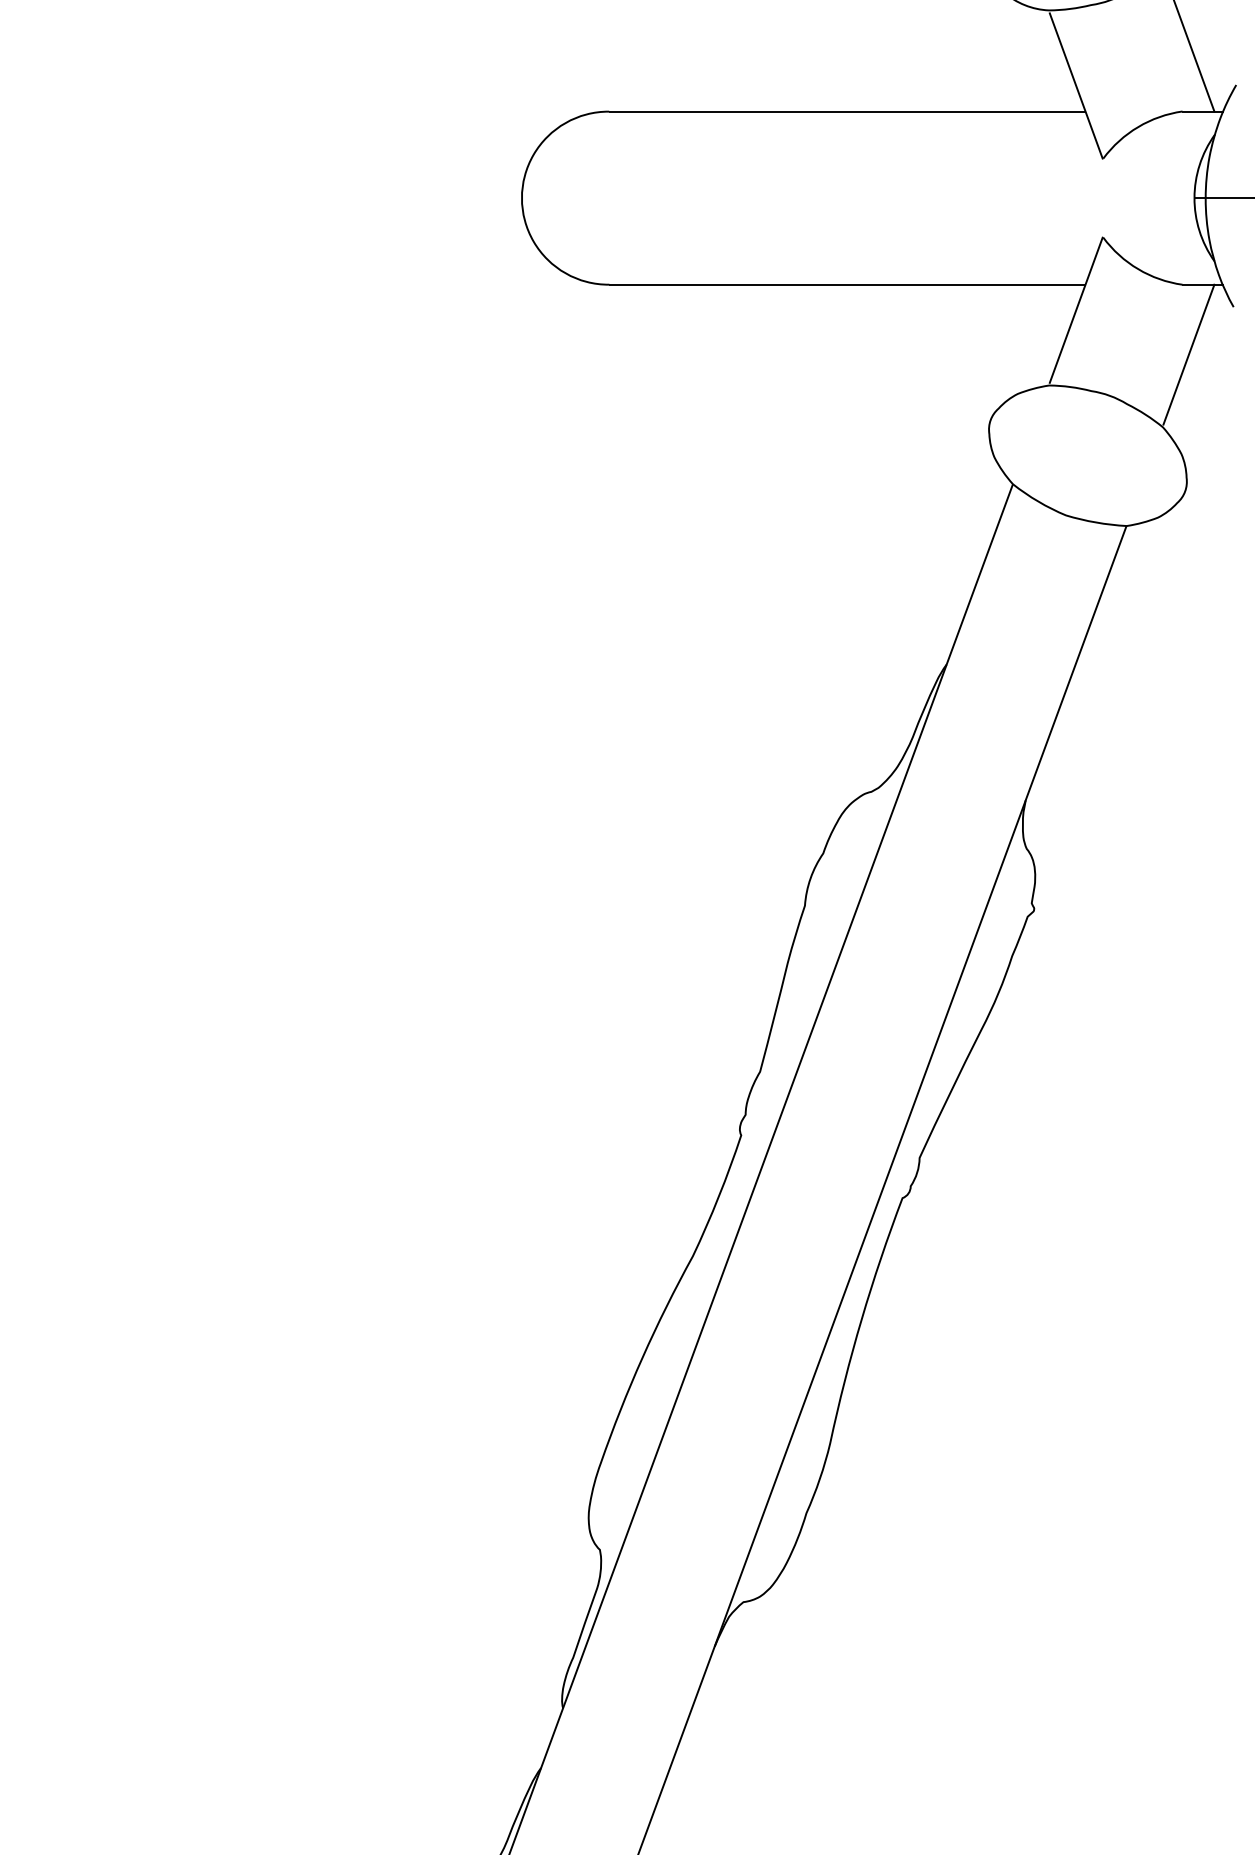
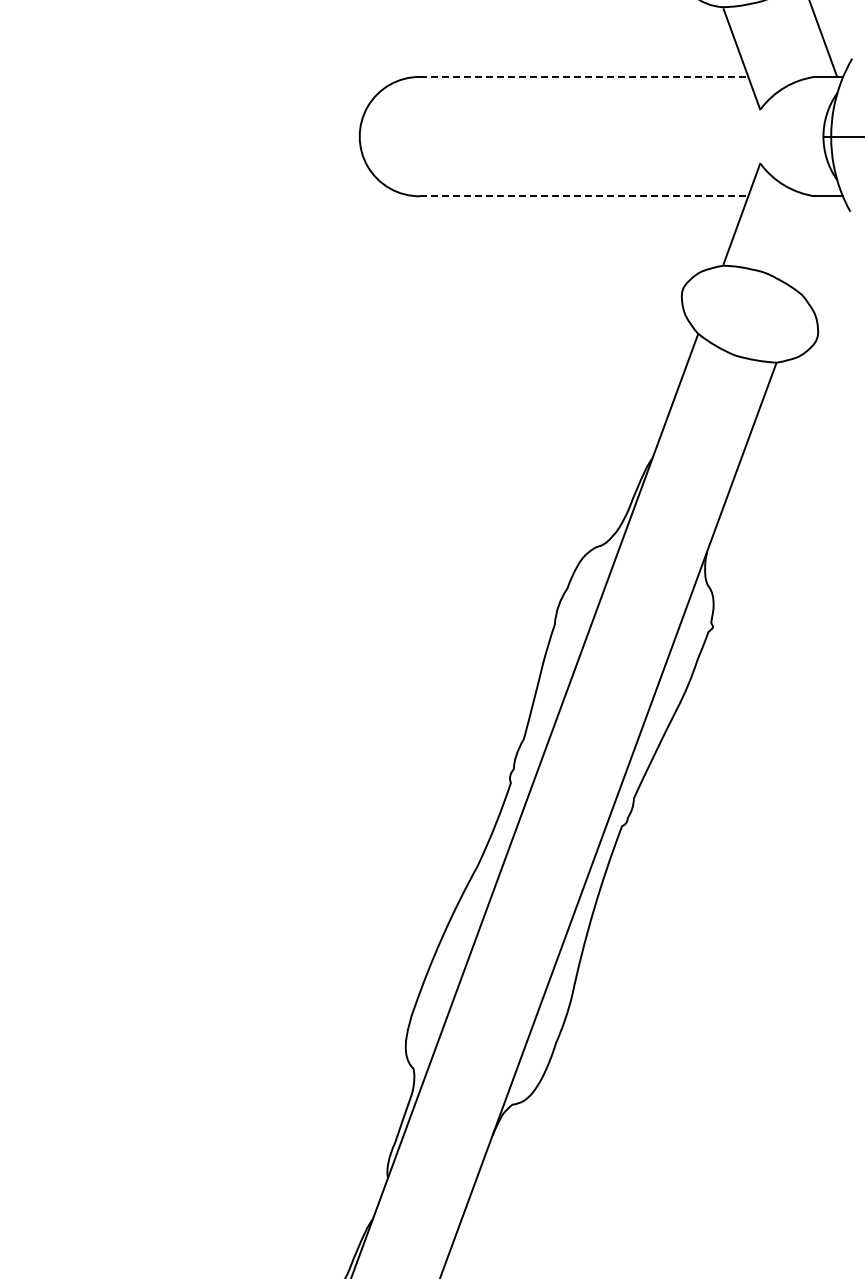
line: (847, 110) -> (584, 76), solid -> dashed
line: (847, 285) -> (584, 196), solid -> dashed
line: (1188, 354) -> (819, 244), removed

